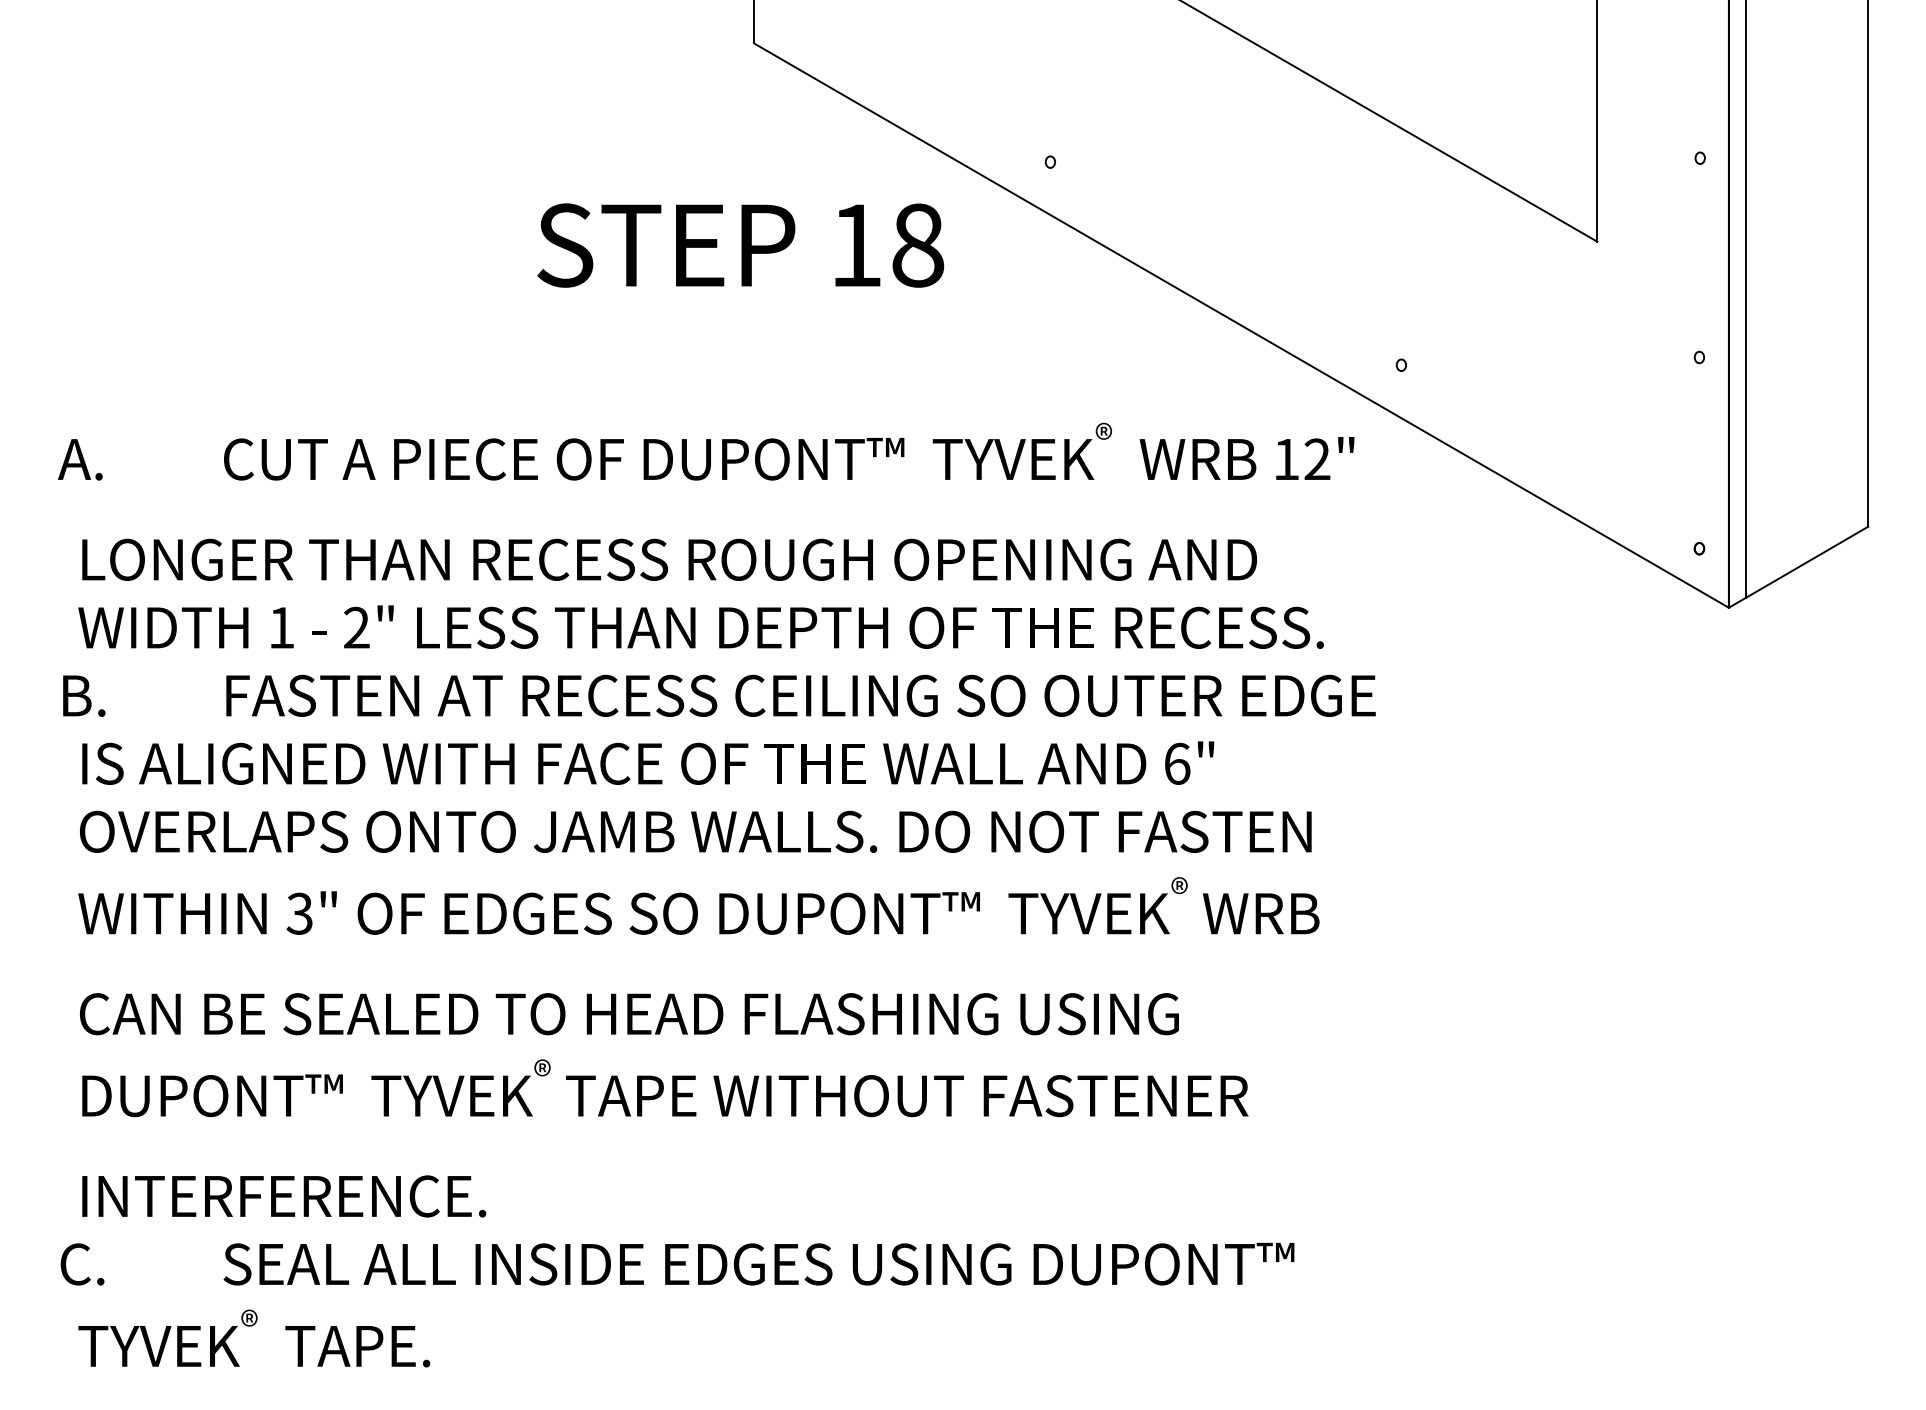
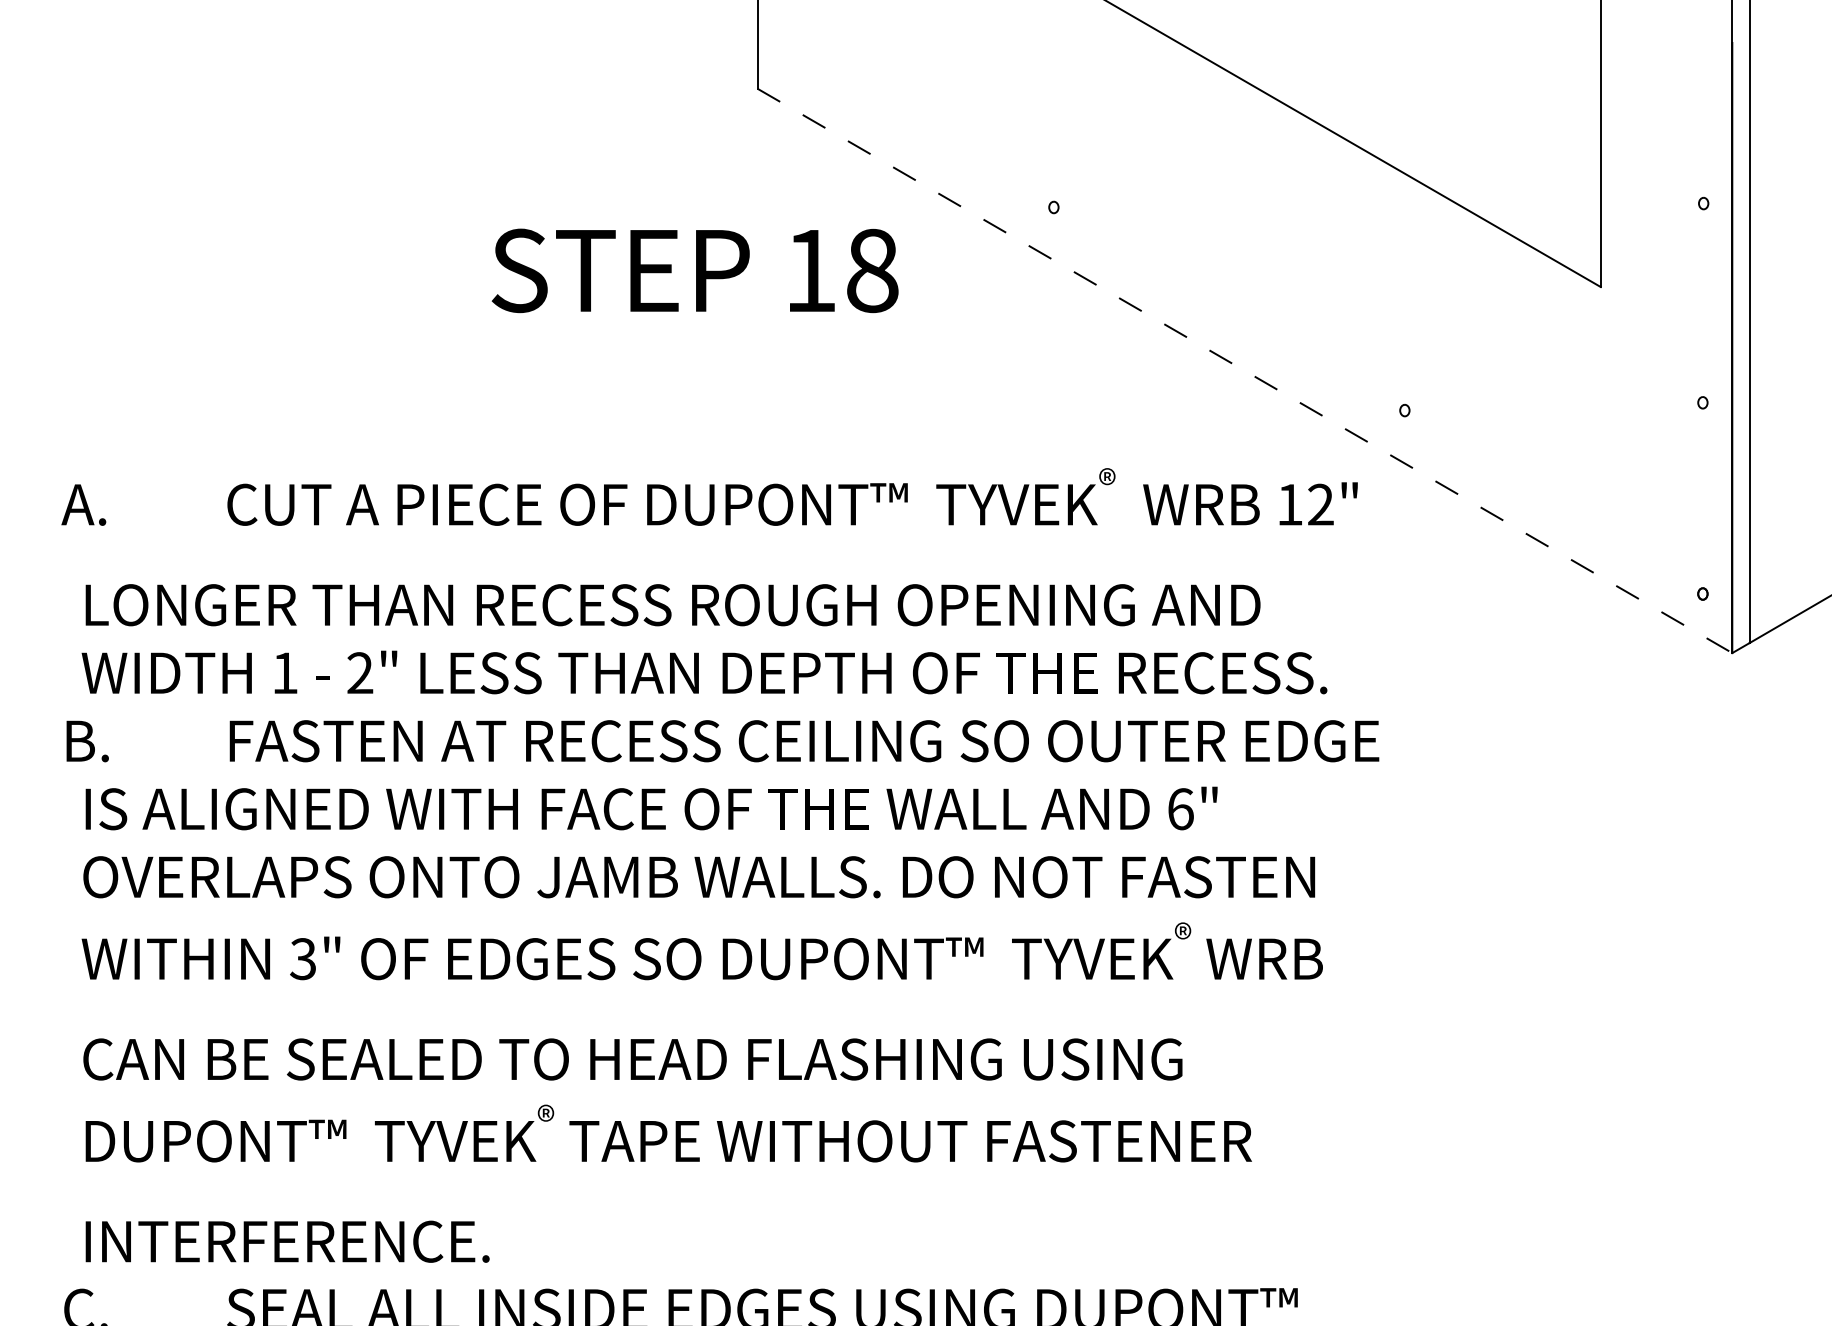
text: (740, 245) -> (694, 270), moved
line: (1241, 325) -> (1244, 370), solid -> dashed

